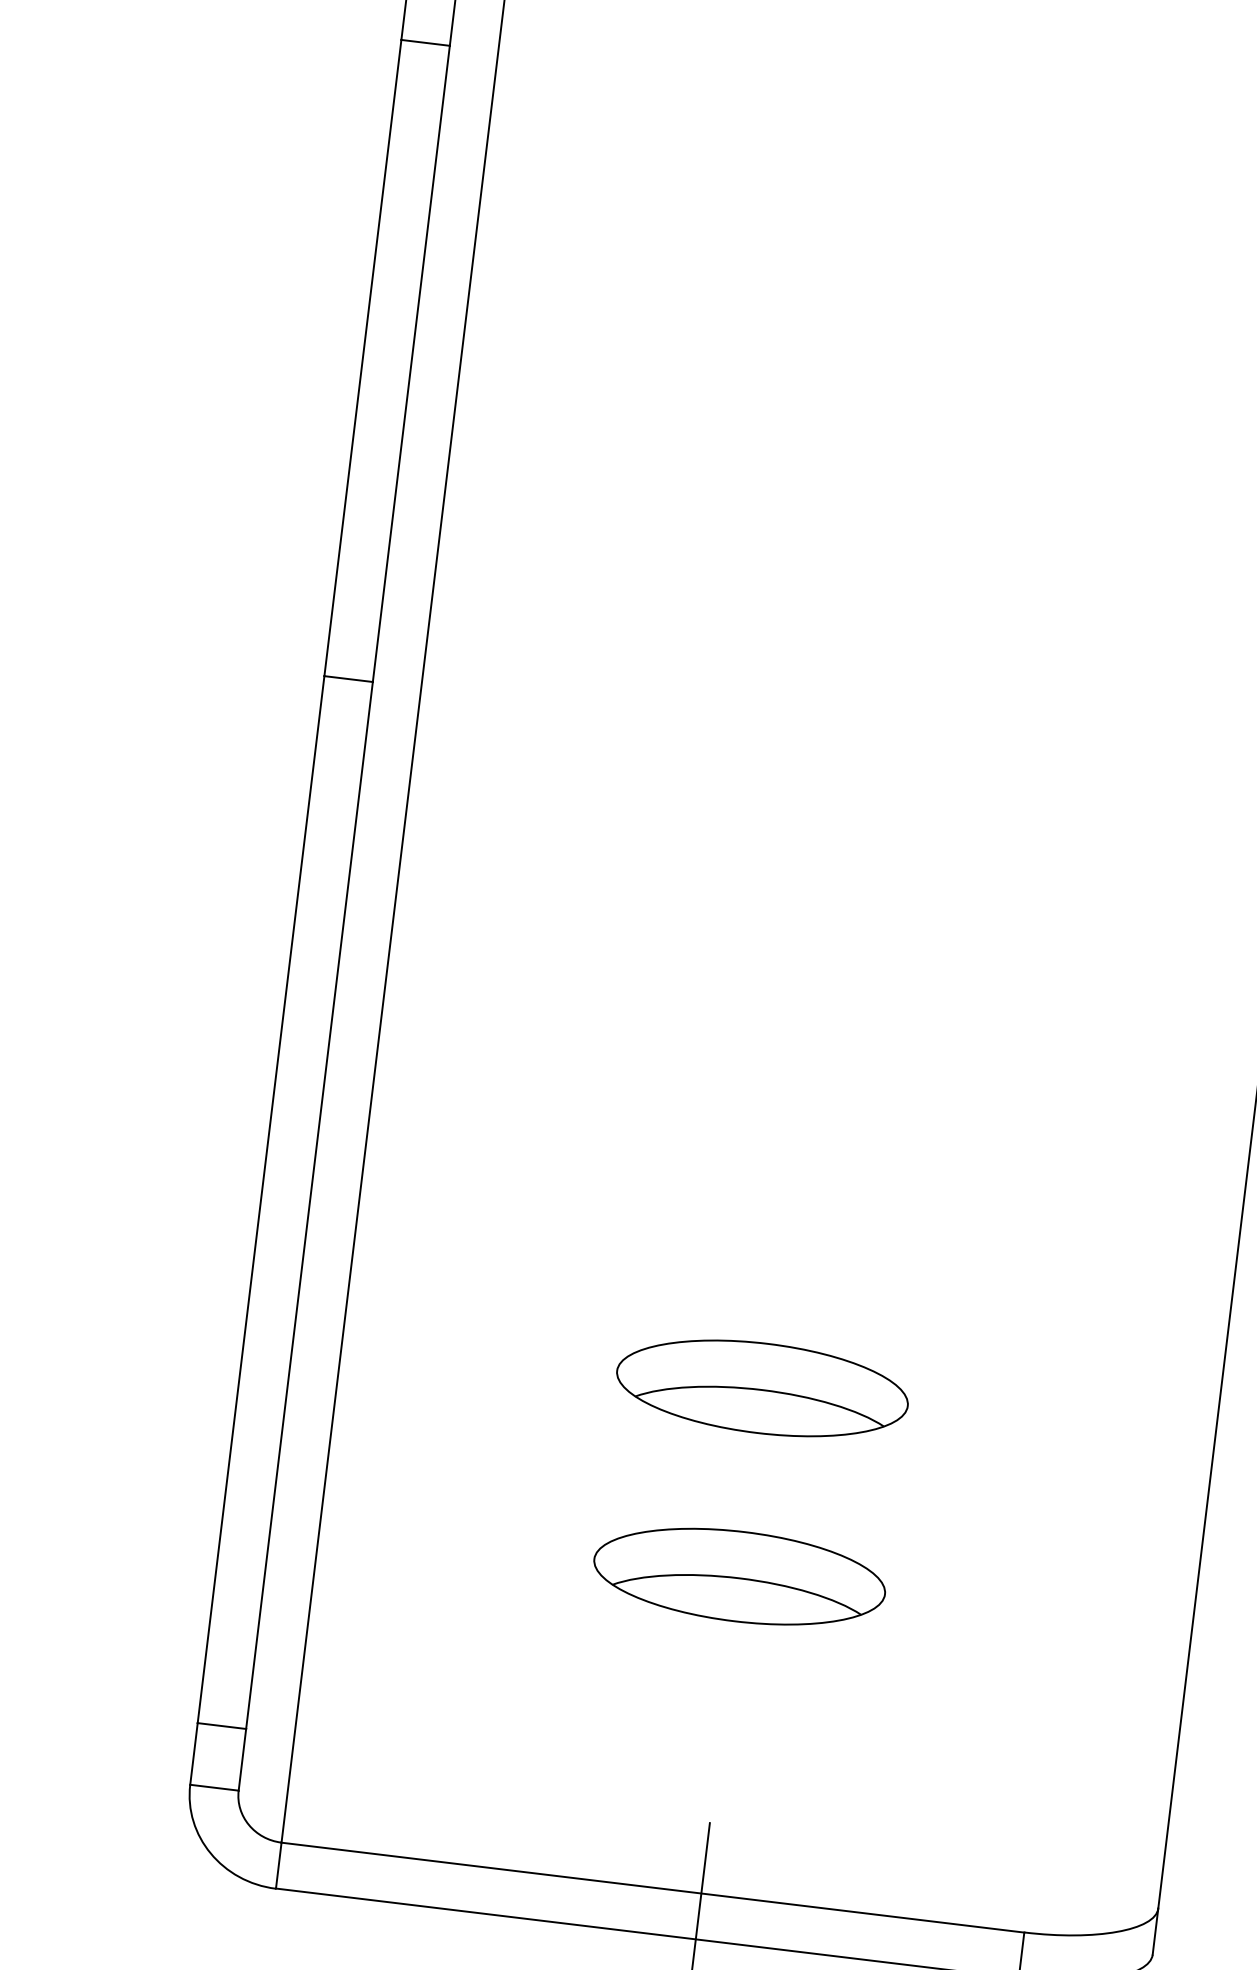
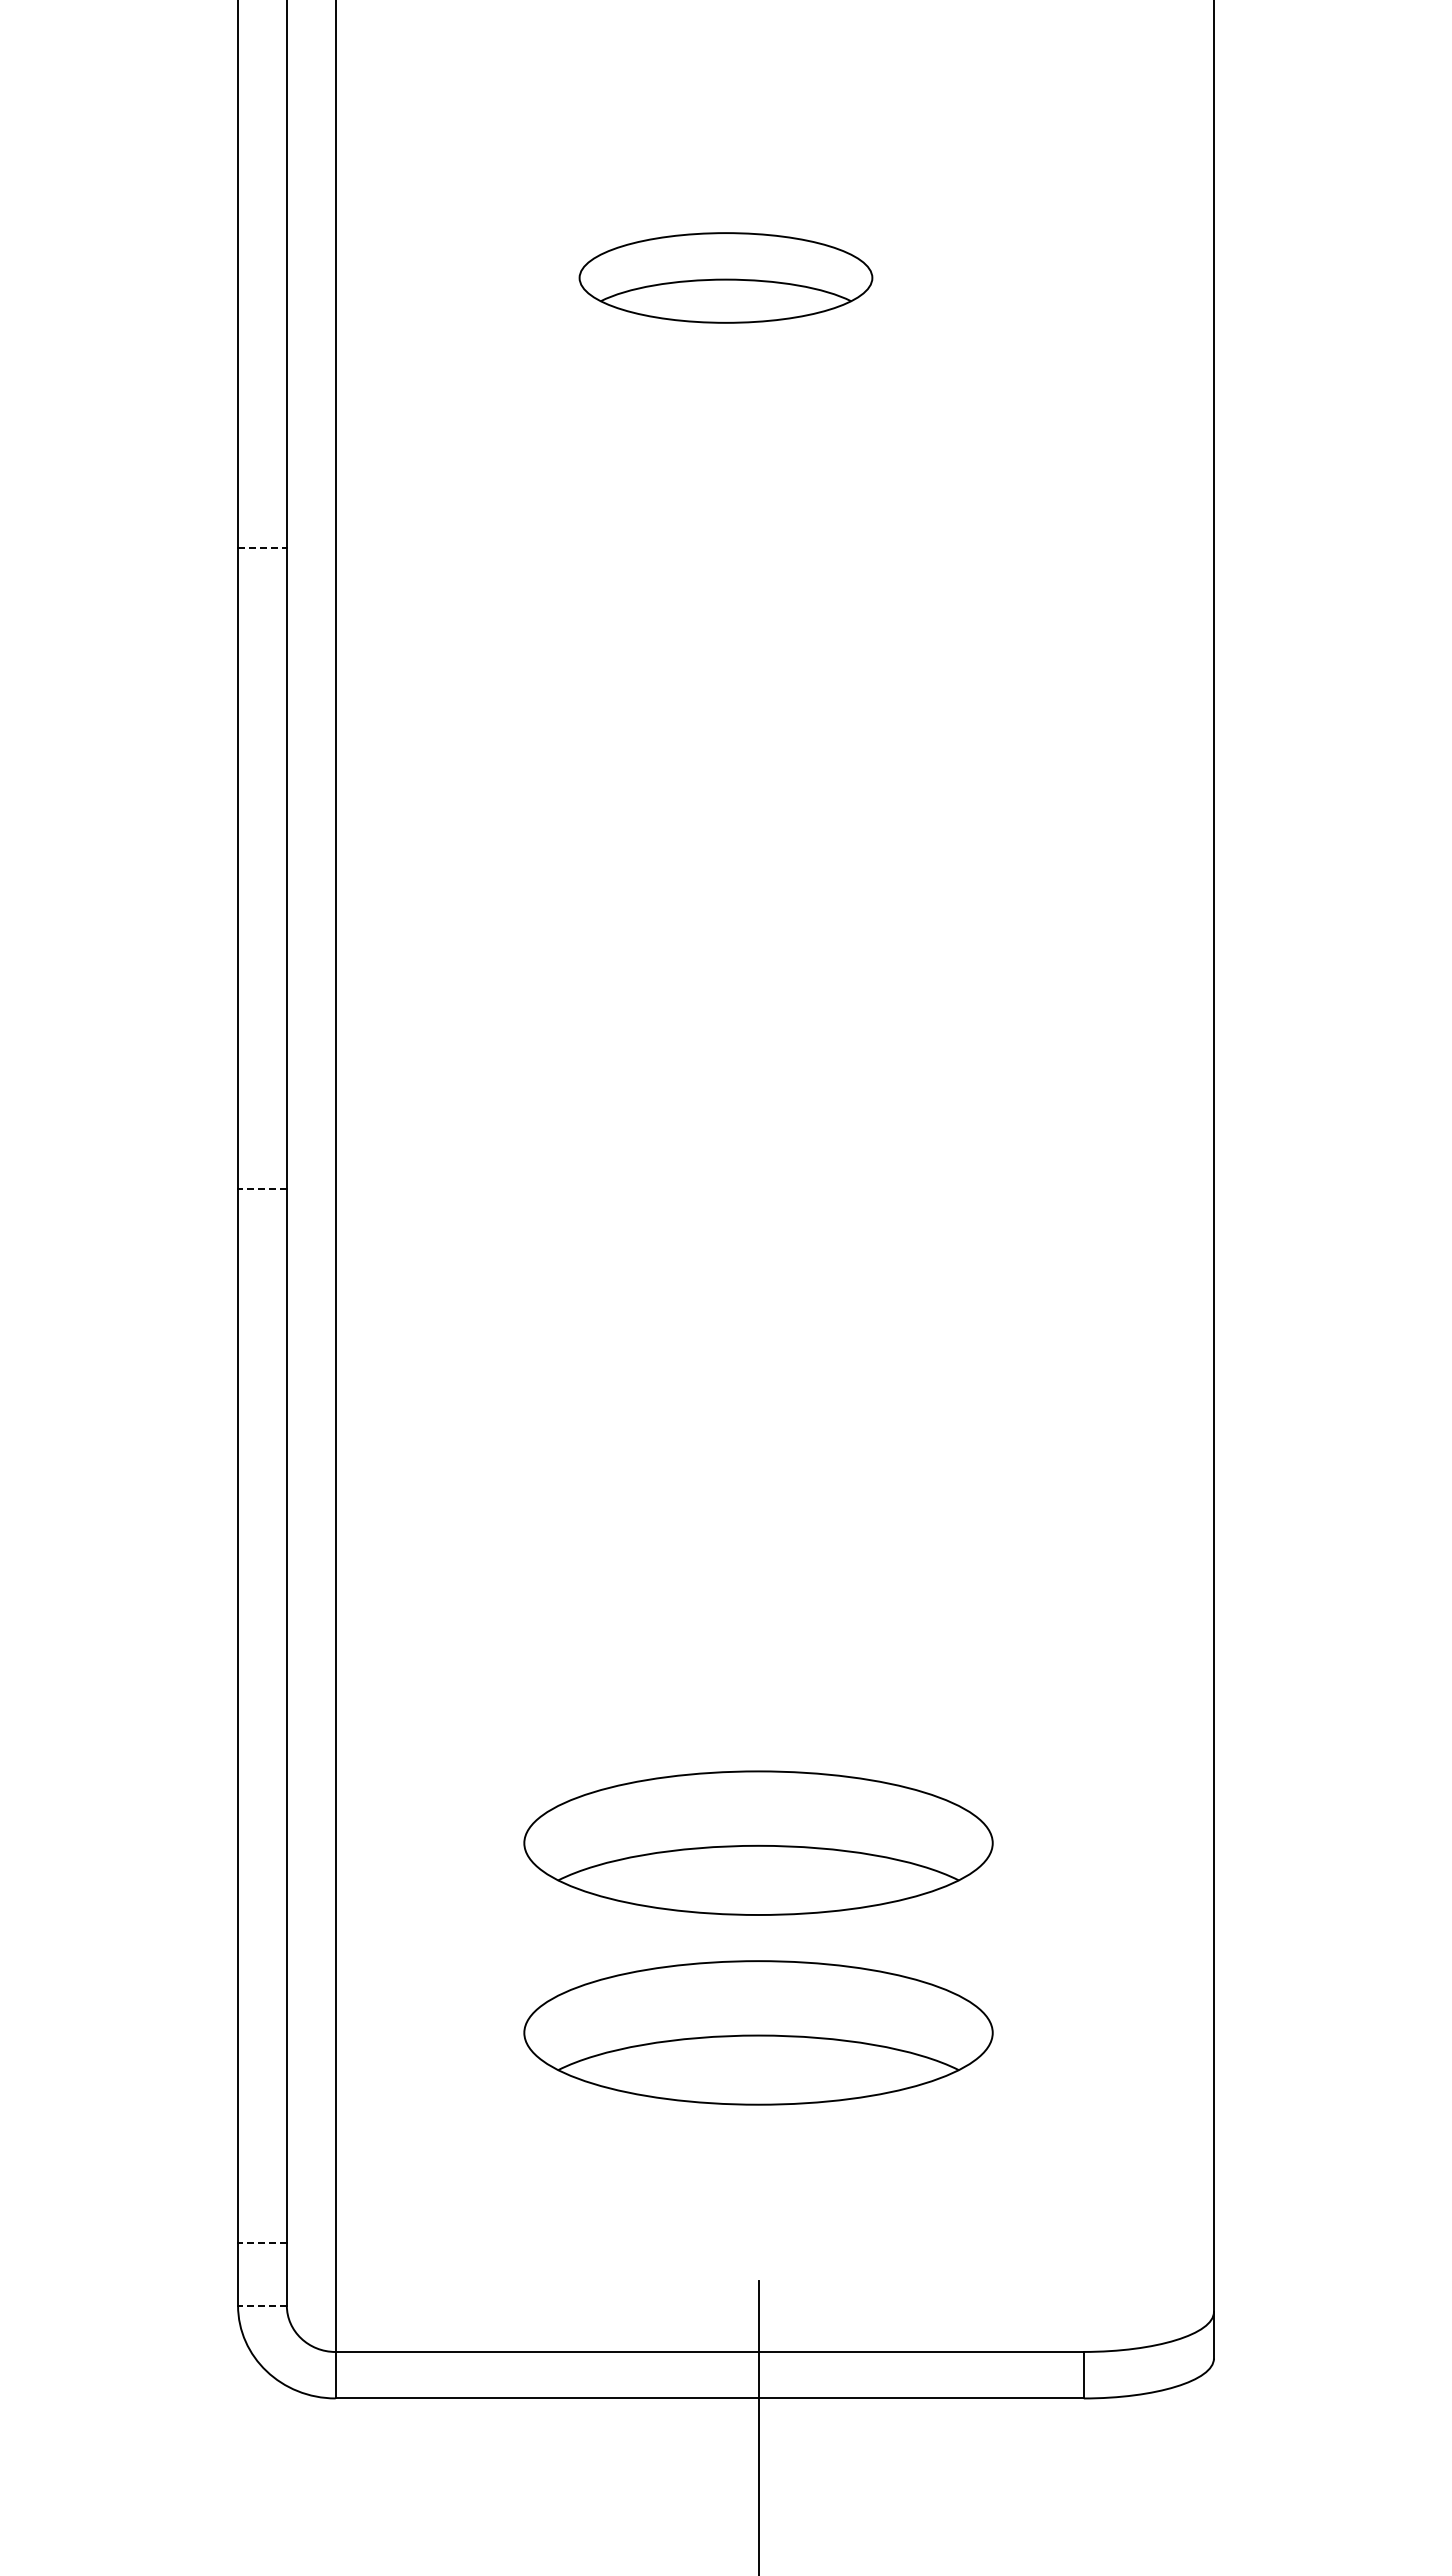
line: (425, 42) -> (262, 547), solid -> dashed
line: (347, 678) -> (261, 1188), solid -> dashed
part: (762, 1388) -> (758, 1843), size x1.6
part: (739, 1576) -> (758, 2032), size x1.6
line: (220, 1726) -> (261, 2243), solid -> dashed
line: (213, 1787) -> (261, 2305), solid -> dashed

